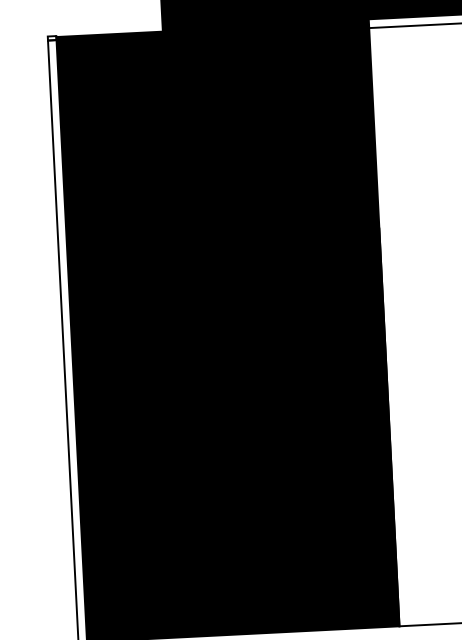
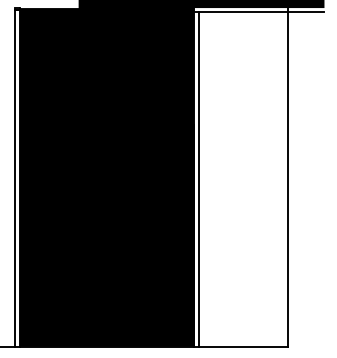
line: (393, 326) -> (199, 179), added

